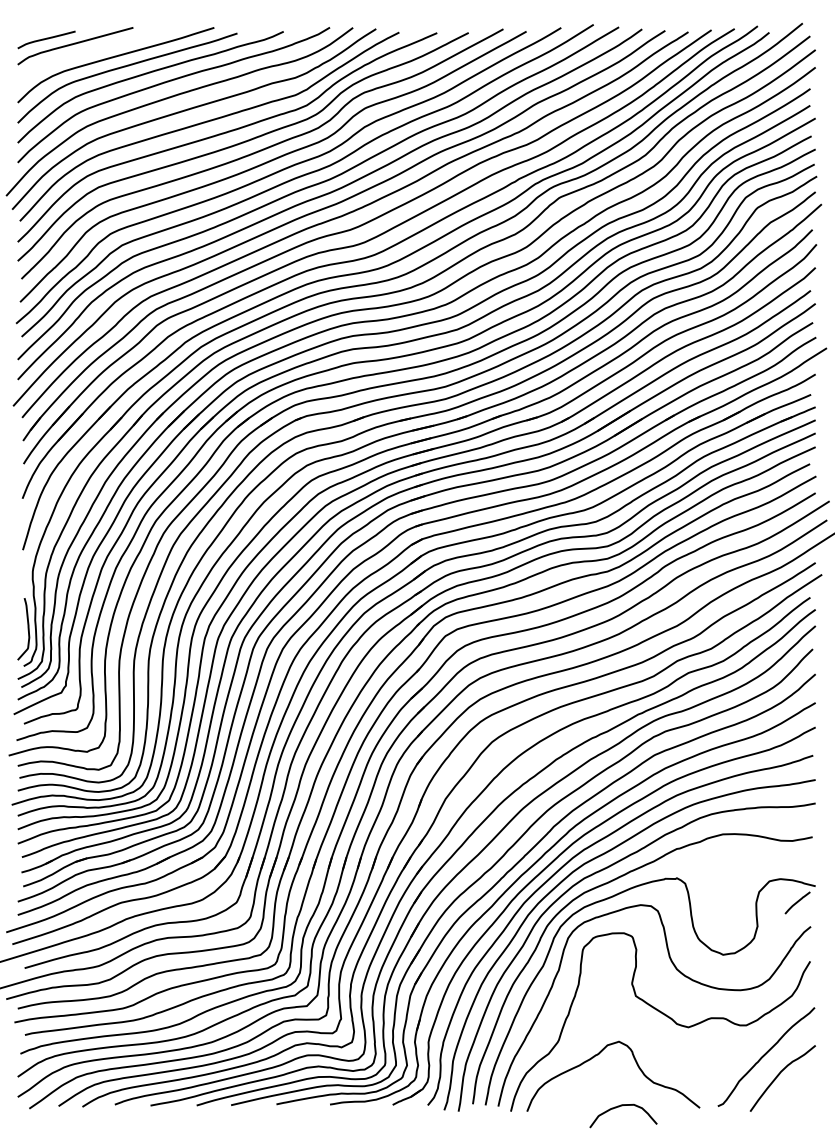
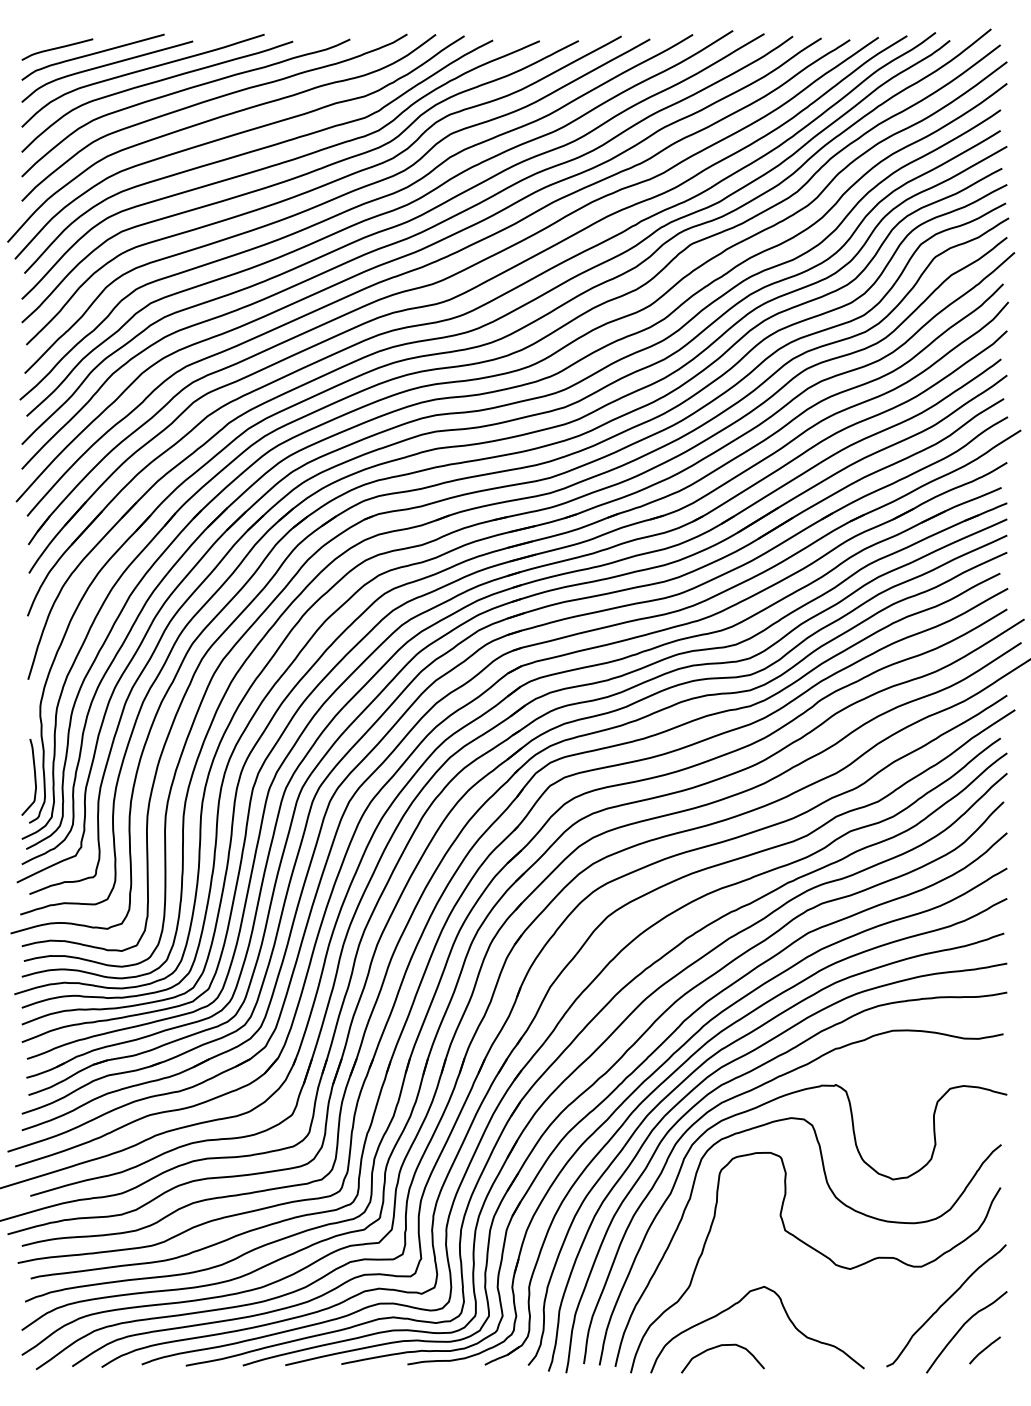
curve: (86, 53) -> (106, 66), added
curve: (797, 903) -> (984, 1350), moved
curve: (619, 1107) -> (718, 1347), moved

